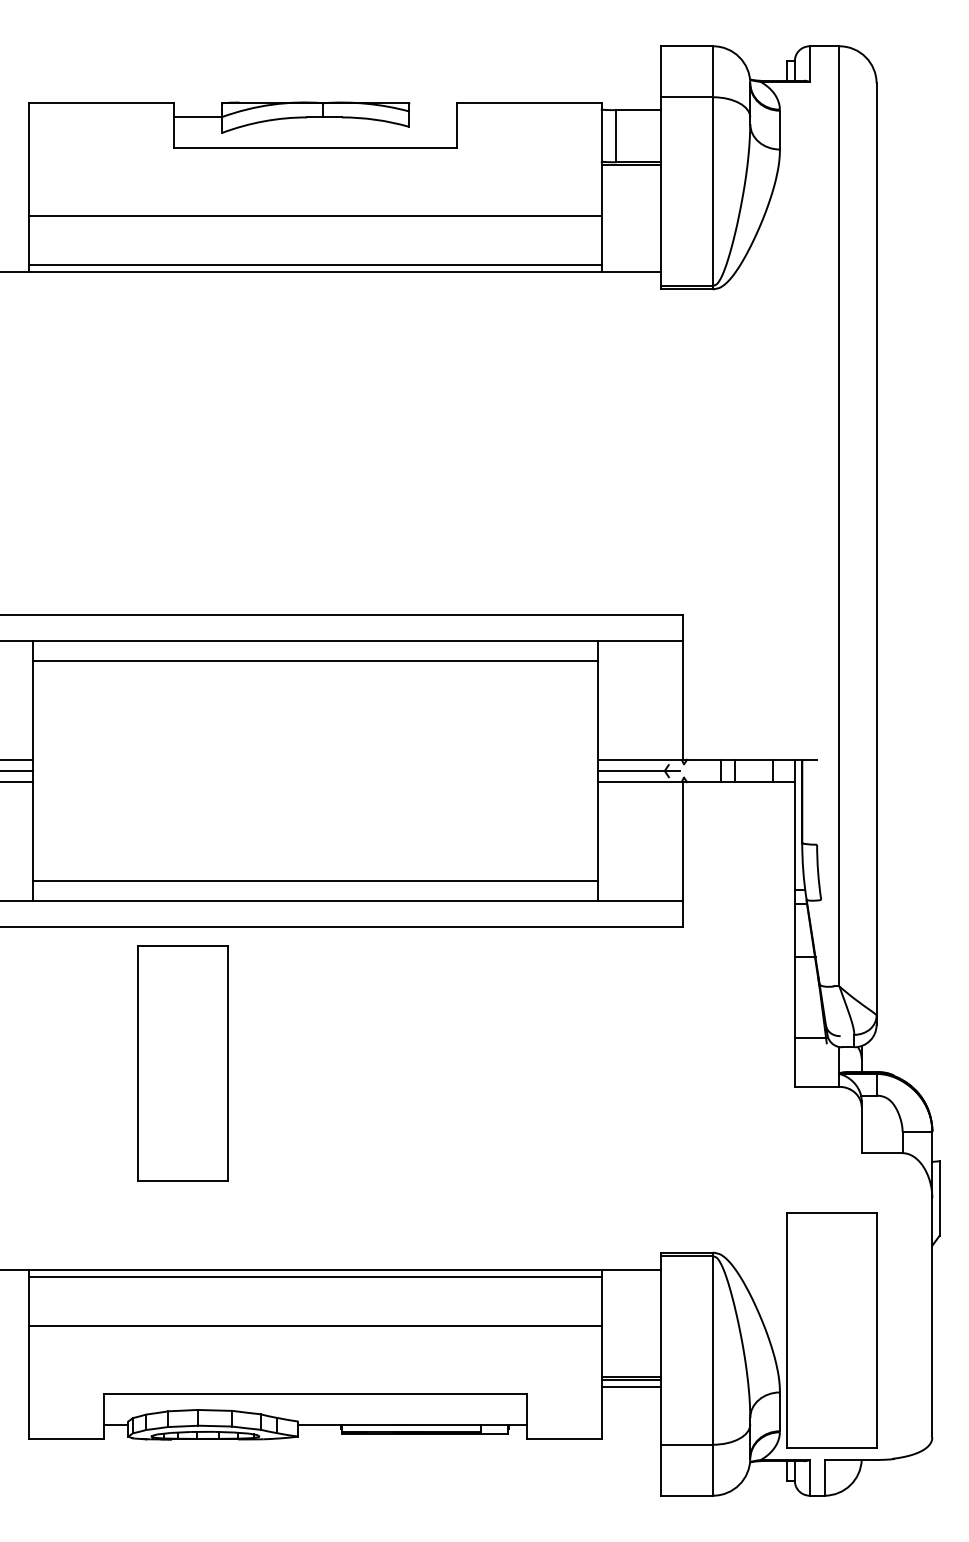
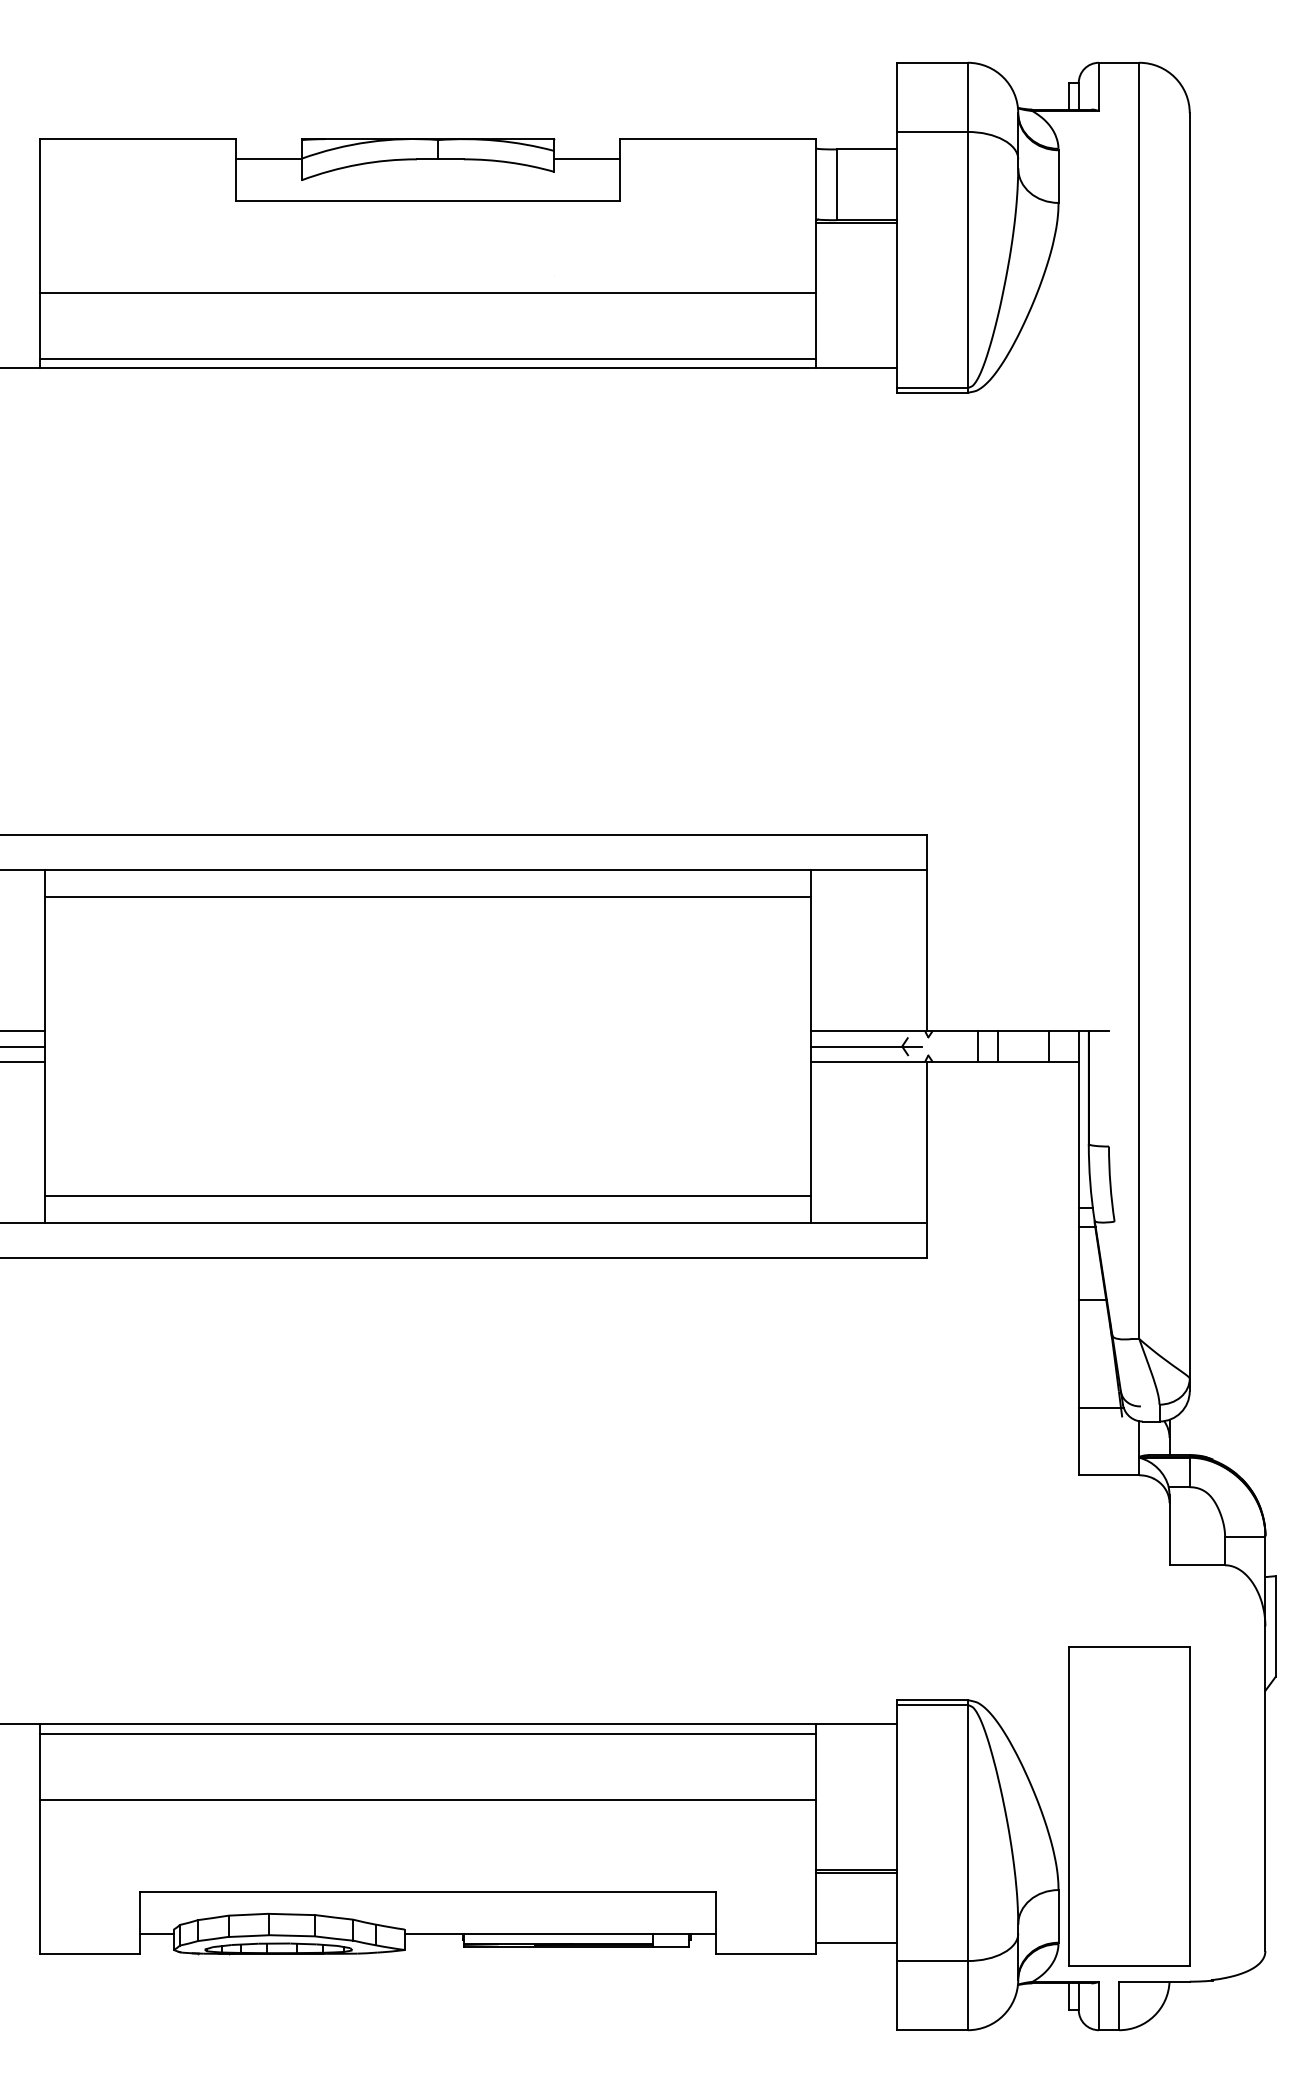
line: (432, 117) -> (586, 159), added
part: (183, 1063) -> (248, 1443), removed
line: (631, 1386) -> (856, 1943), moved

